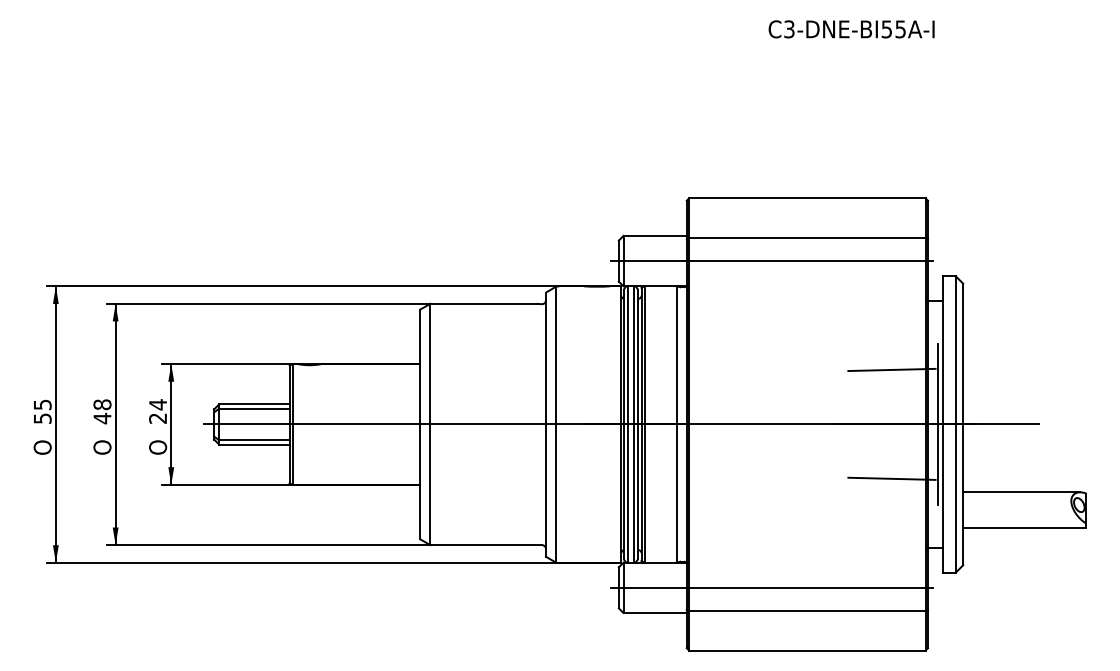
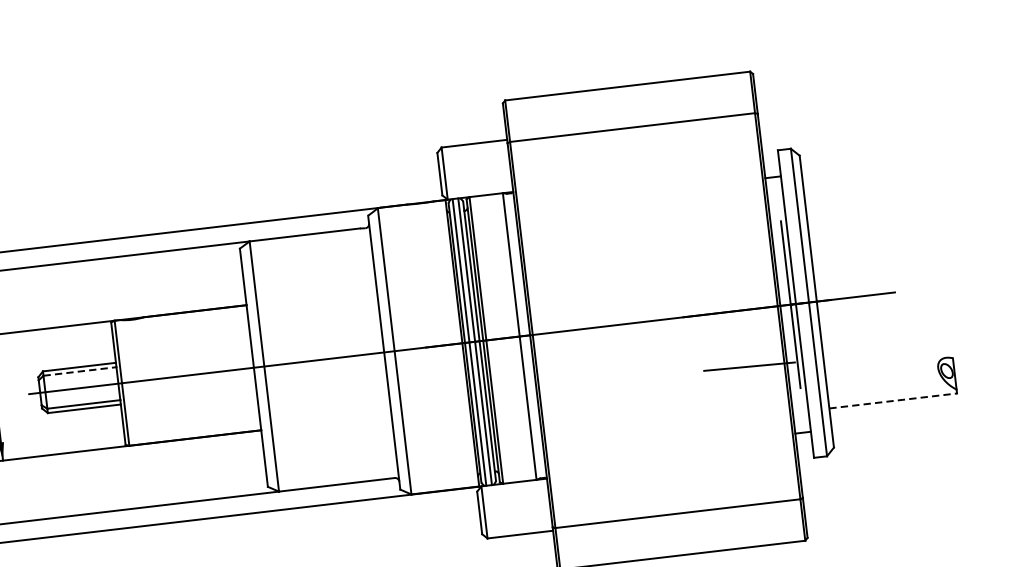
line: (771, 261) -> (598, 156), removed
line: (891, 369) -> (735, 253), removed
line: (254, 408) -> (80, 371), solid -> dashed
line: (1021, 492) -> (885, 365), removed
line: (1024, 527) -> (892, 400), solid -> dashed
line: (771, 587) -> (637, 494), removed

